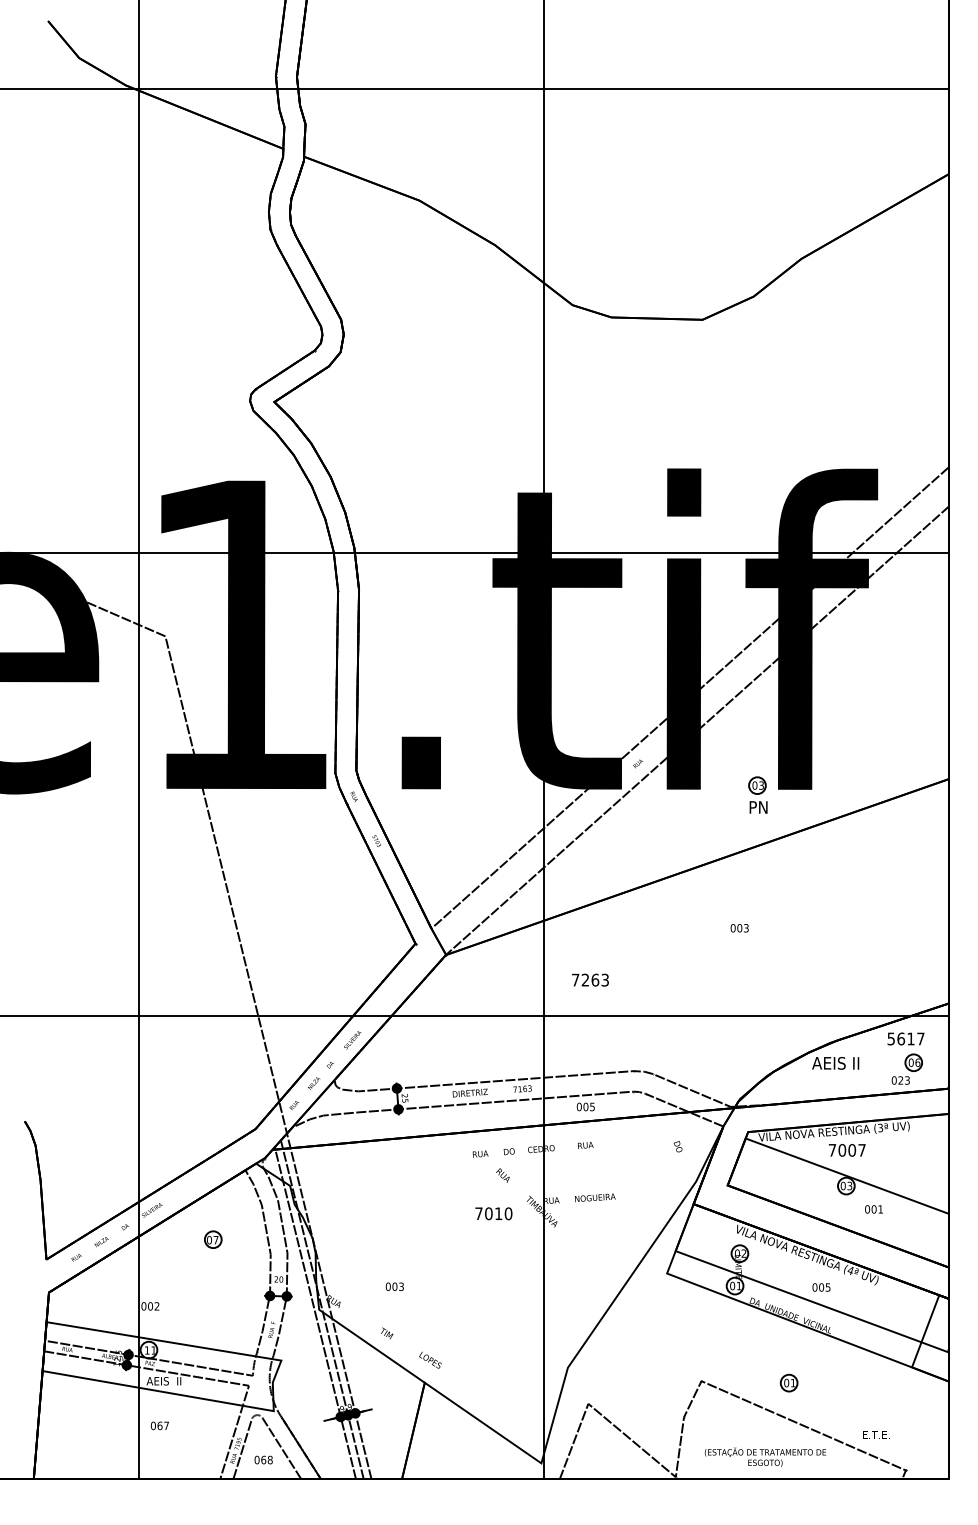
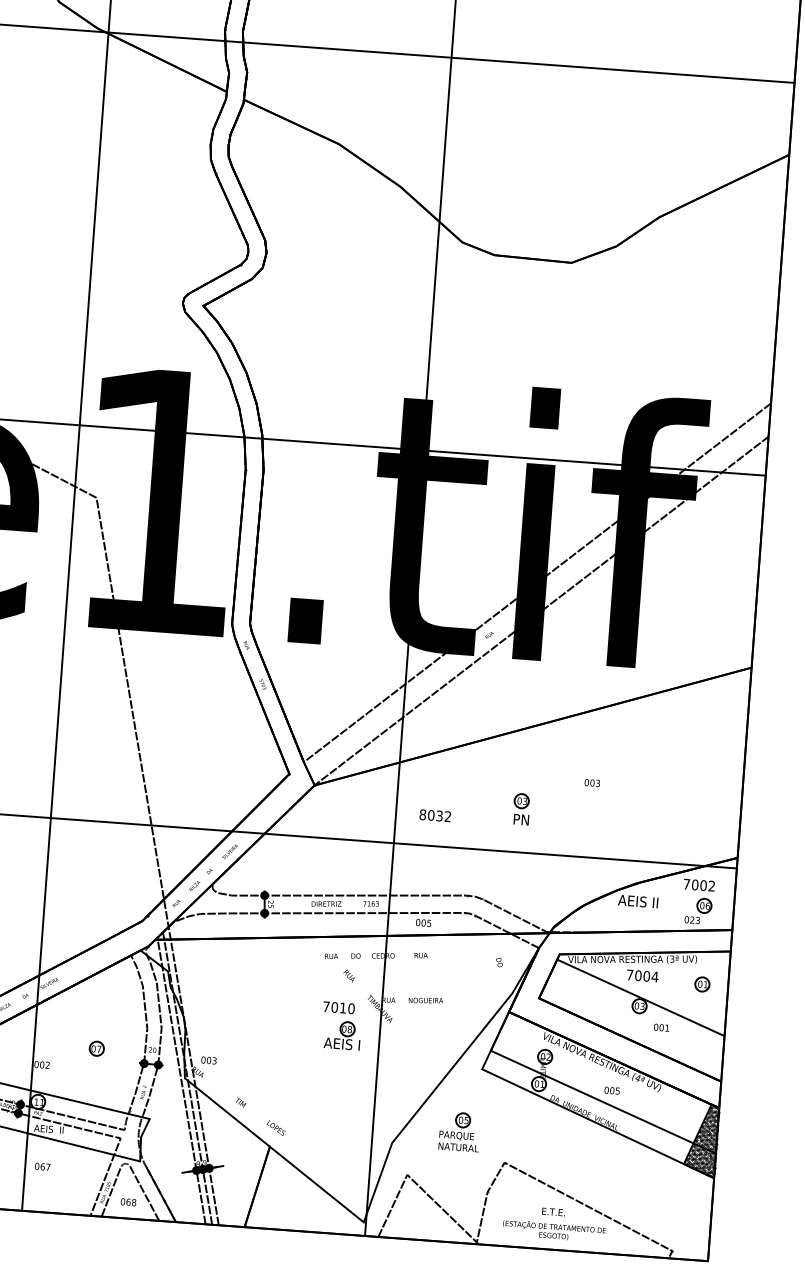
part: (757, 794) -> (521, 808), moved
text: (739, 928) -> (592, 783), moved
text: (589, 979) -> (434, 815), 7263 -> 8032
text: (905, 1038) -> (698, 884), 5617 -> 7002
text: (862, 1150) -> (655, 977), 7007 -> 7004
part: (213, 1239) -> (97, 1048), moved
part: (500, 1245) -> (342, 1035), added
text: (394, 1286) -> (208, 1060), moved
hatch: (930, 1337) -> (701, 1139), added
part: (645, 1348) -> (459, 1131), added
part: (788, 1382) -> (701, 983), moved
text: (876, 1434) -> (553, 1211), moved

